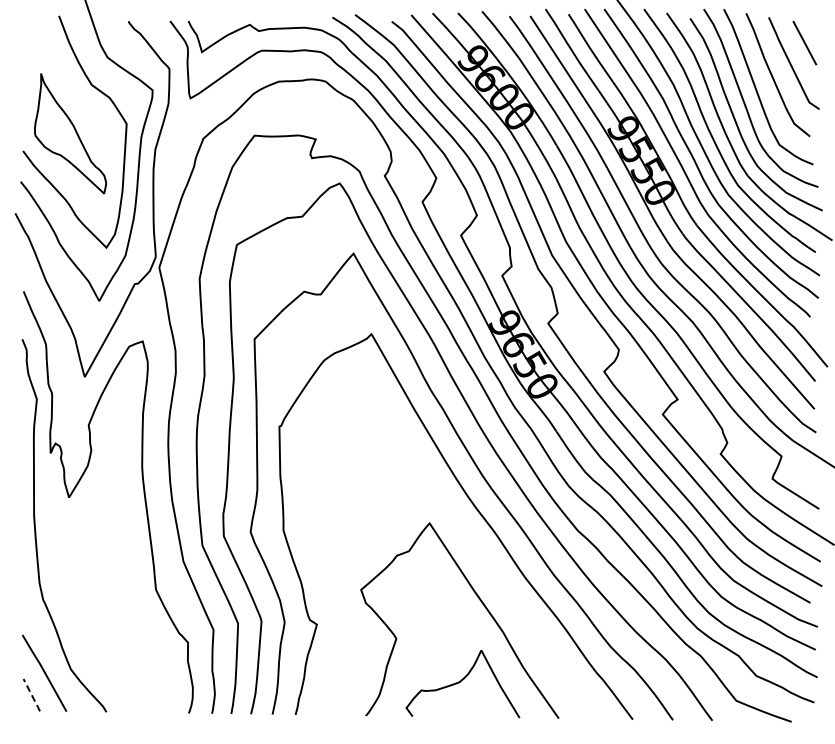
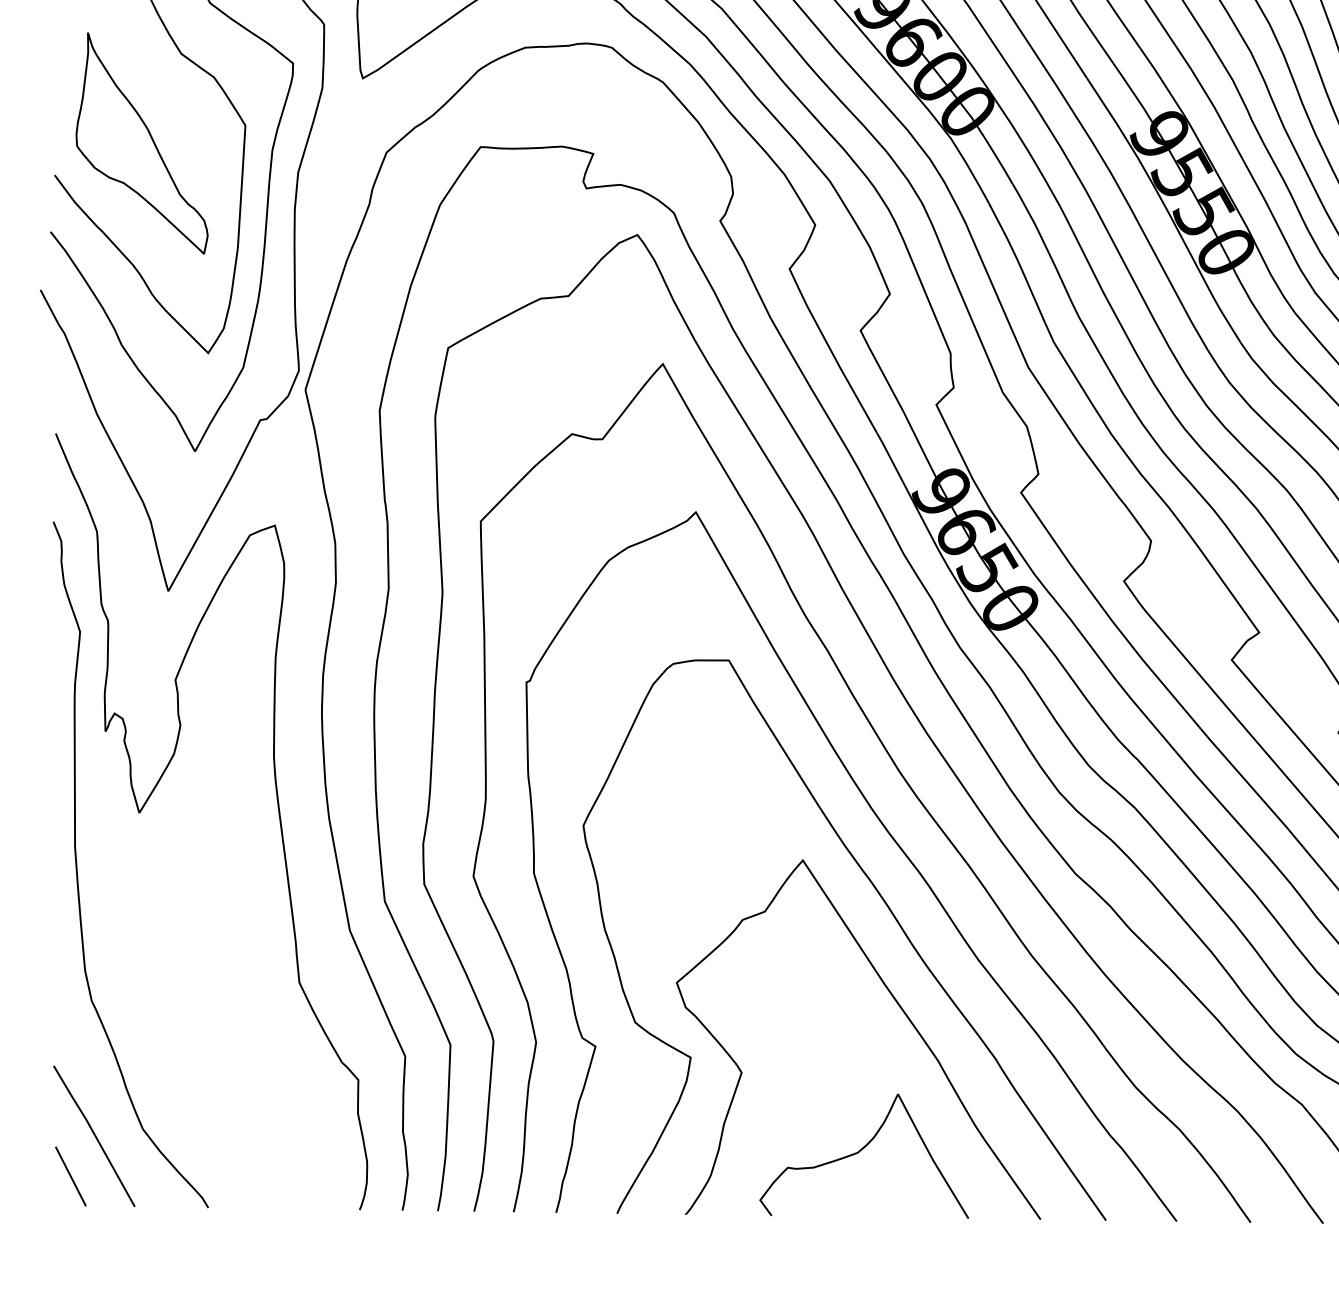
curve: (476, 551) -> (889, 912), added
line: (31, 694) -> (70, 1175), dashed -> solid

